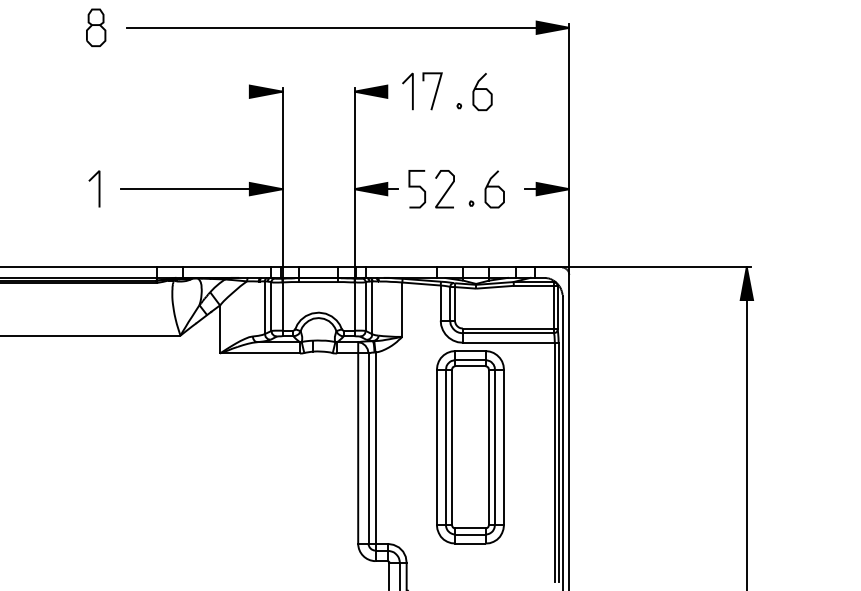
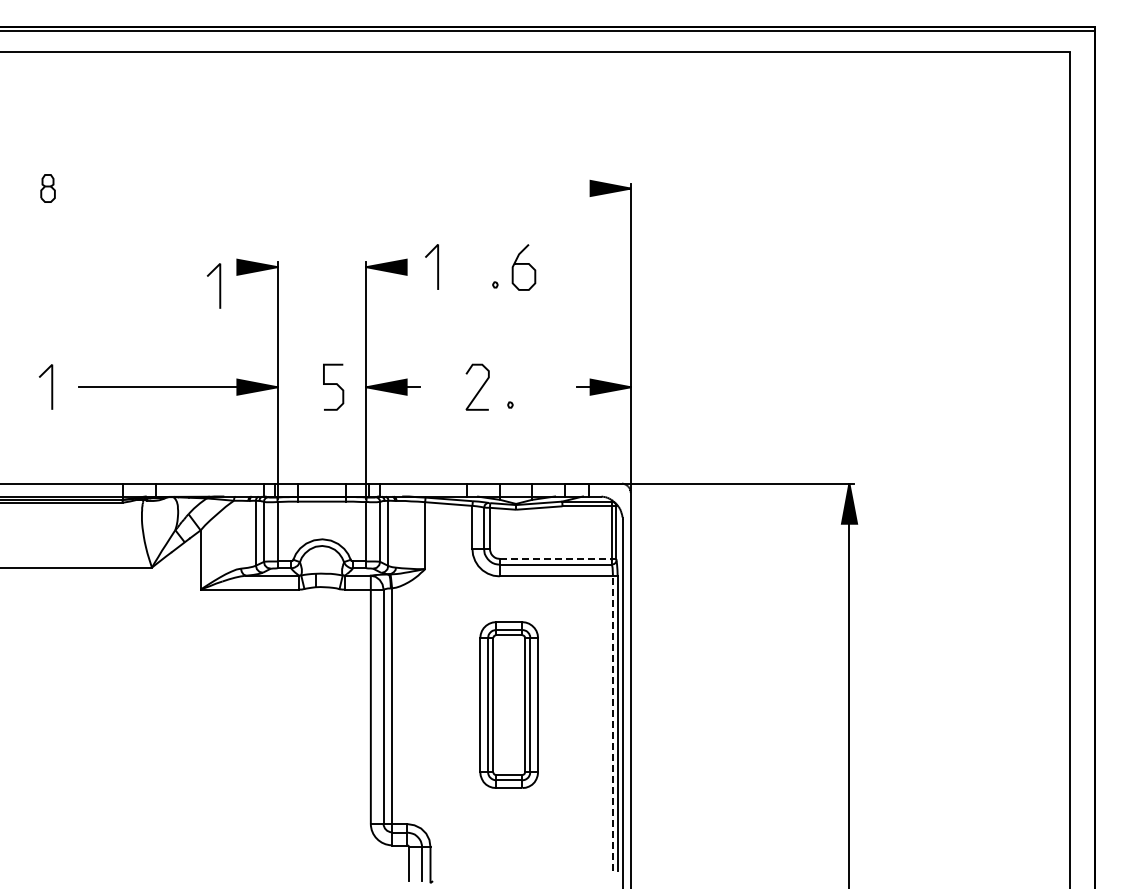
part: (95, 27) -> (47, 188), size x0.6
line: (347, 27) -> (357, 188), removed
line: (435, 91) -> (466, 266), removed
line: (235, 106) -> (219, 285), added
curve: (417, 186) -> (333, 384), moved
curve: (494, 186) -> (538, 384), removed
line: (510, 328) -> (558, 558), solid -> dashed
part: (470, 446) -> (509, 704), size x0.7
line: (555, 462) -> (613, 723), solid -> dashed

